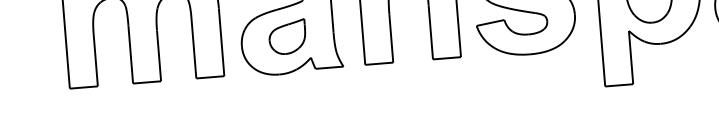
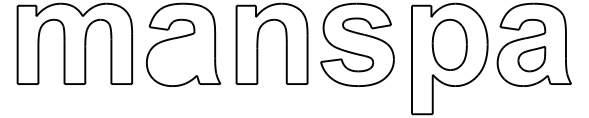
part: (286, 37) -> (180, 59), removed

